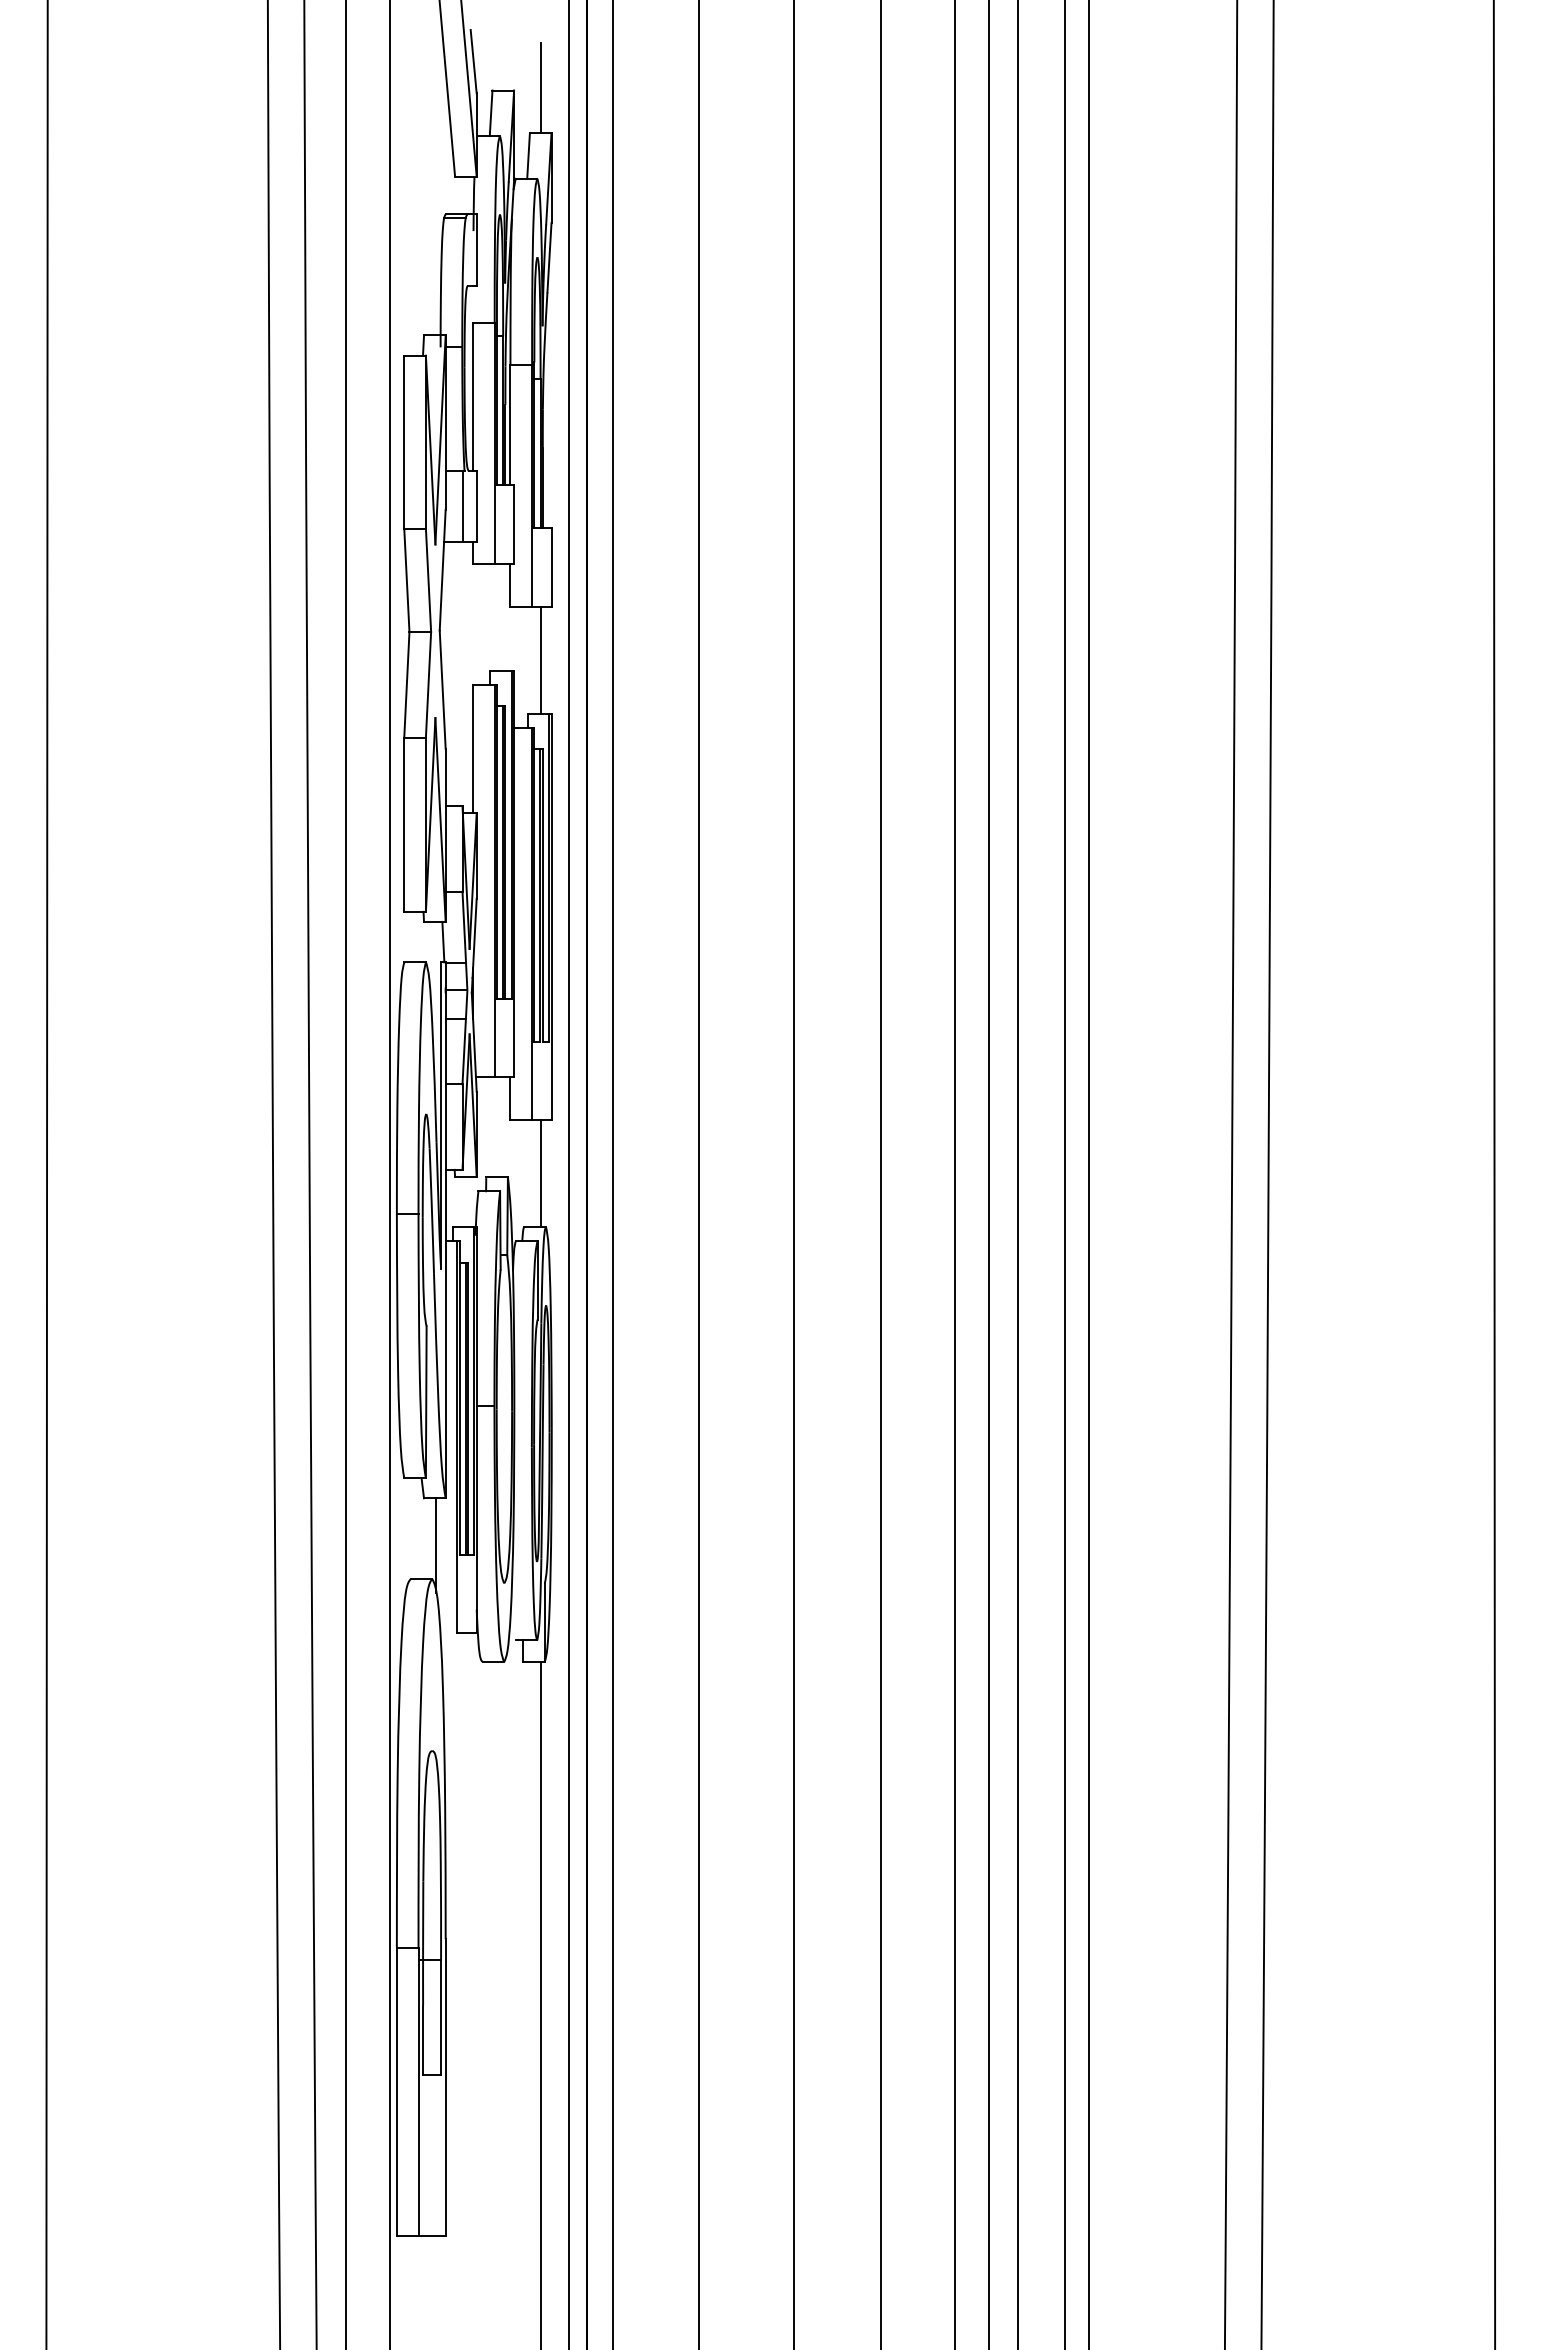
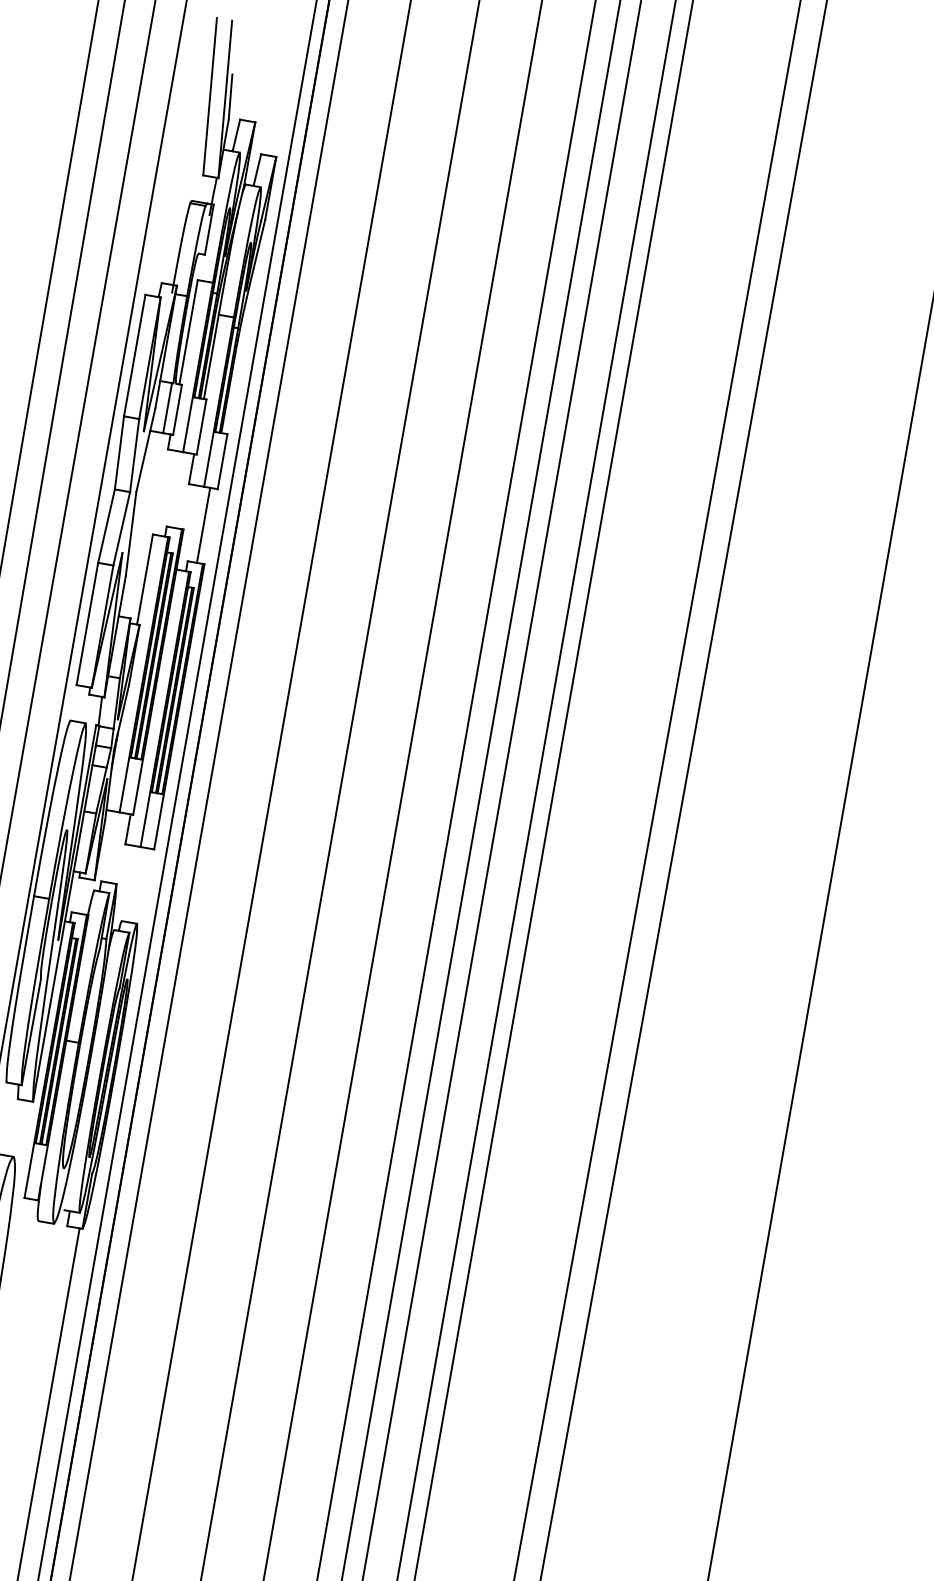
line: (540, 88) -> (274, 124), removed
line: (540, 1172) -> (139, 884), removed
line: (435, 1545) -> (20, 1133), removed

